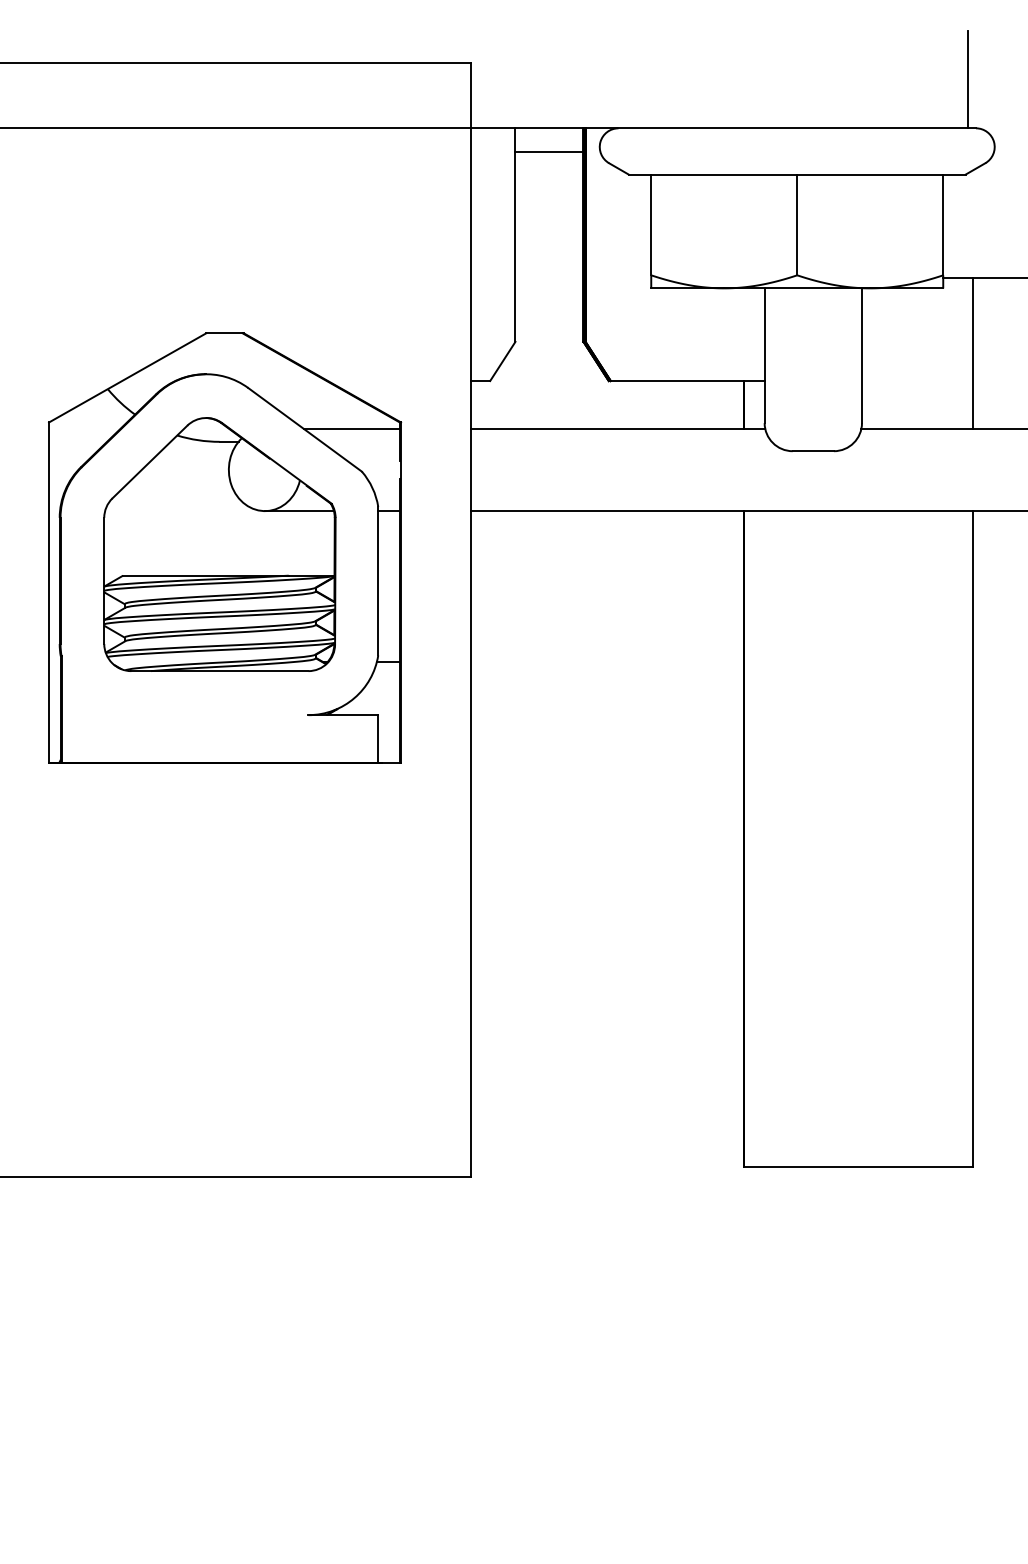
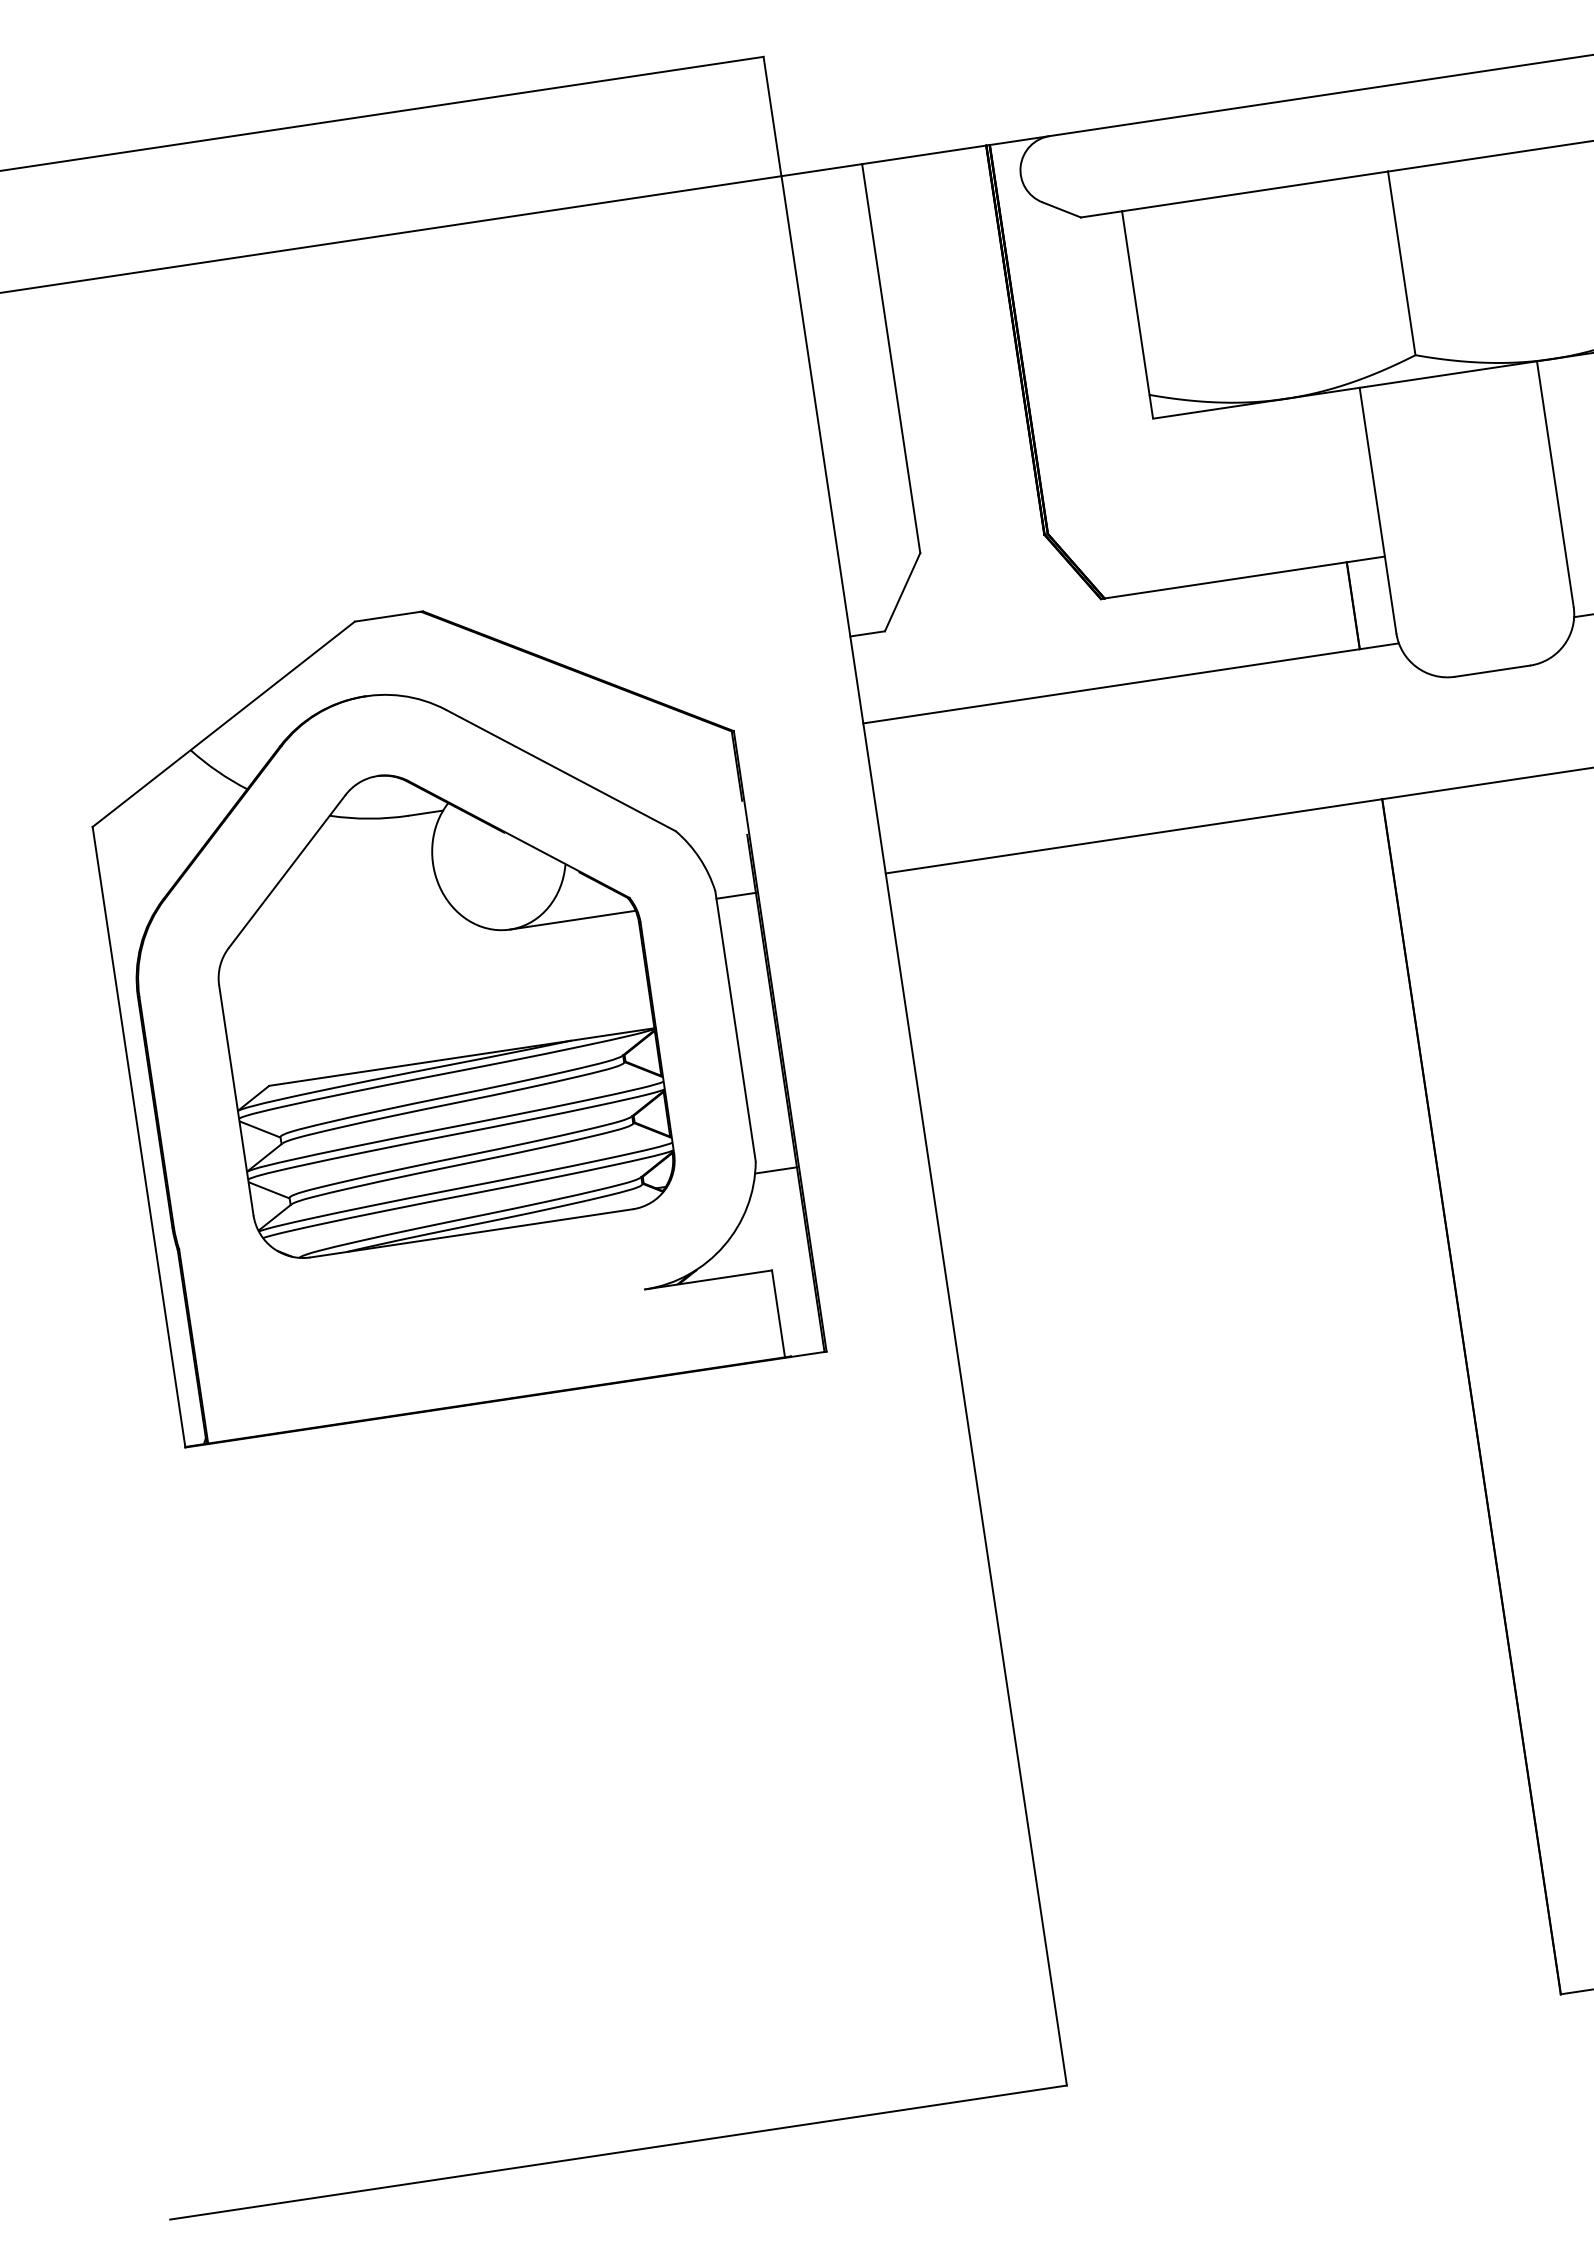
line: (549, 151) -> (930, 197), removed
line: (351, 428) -> (645, 755), removed

